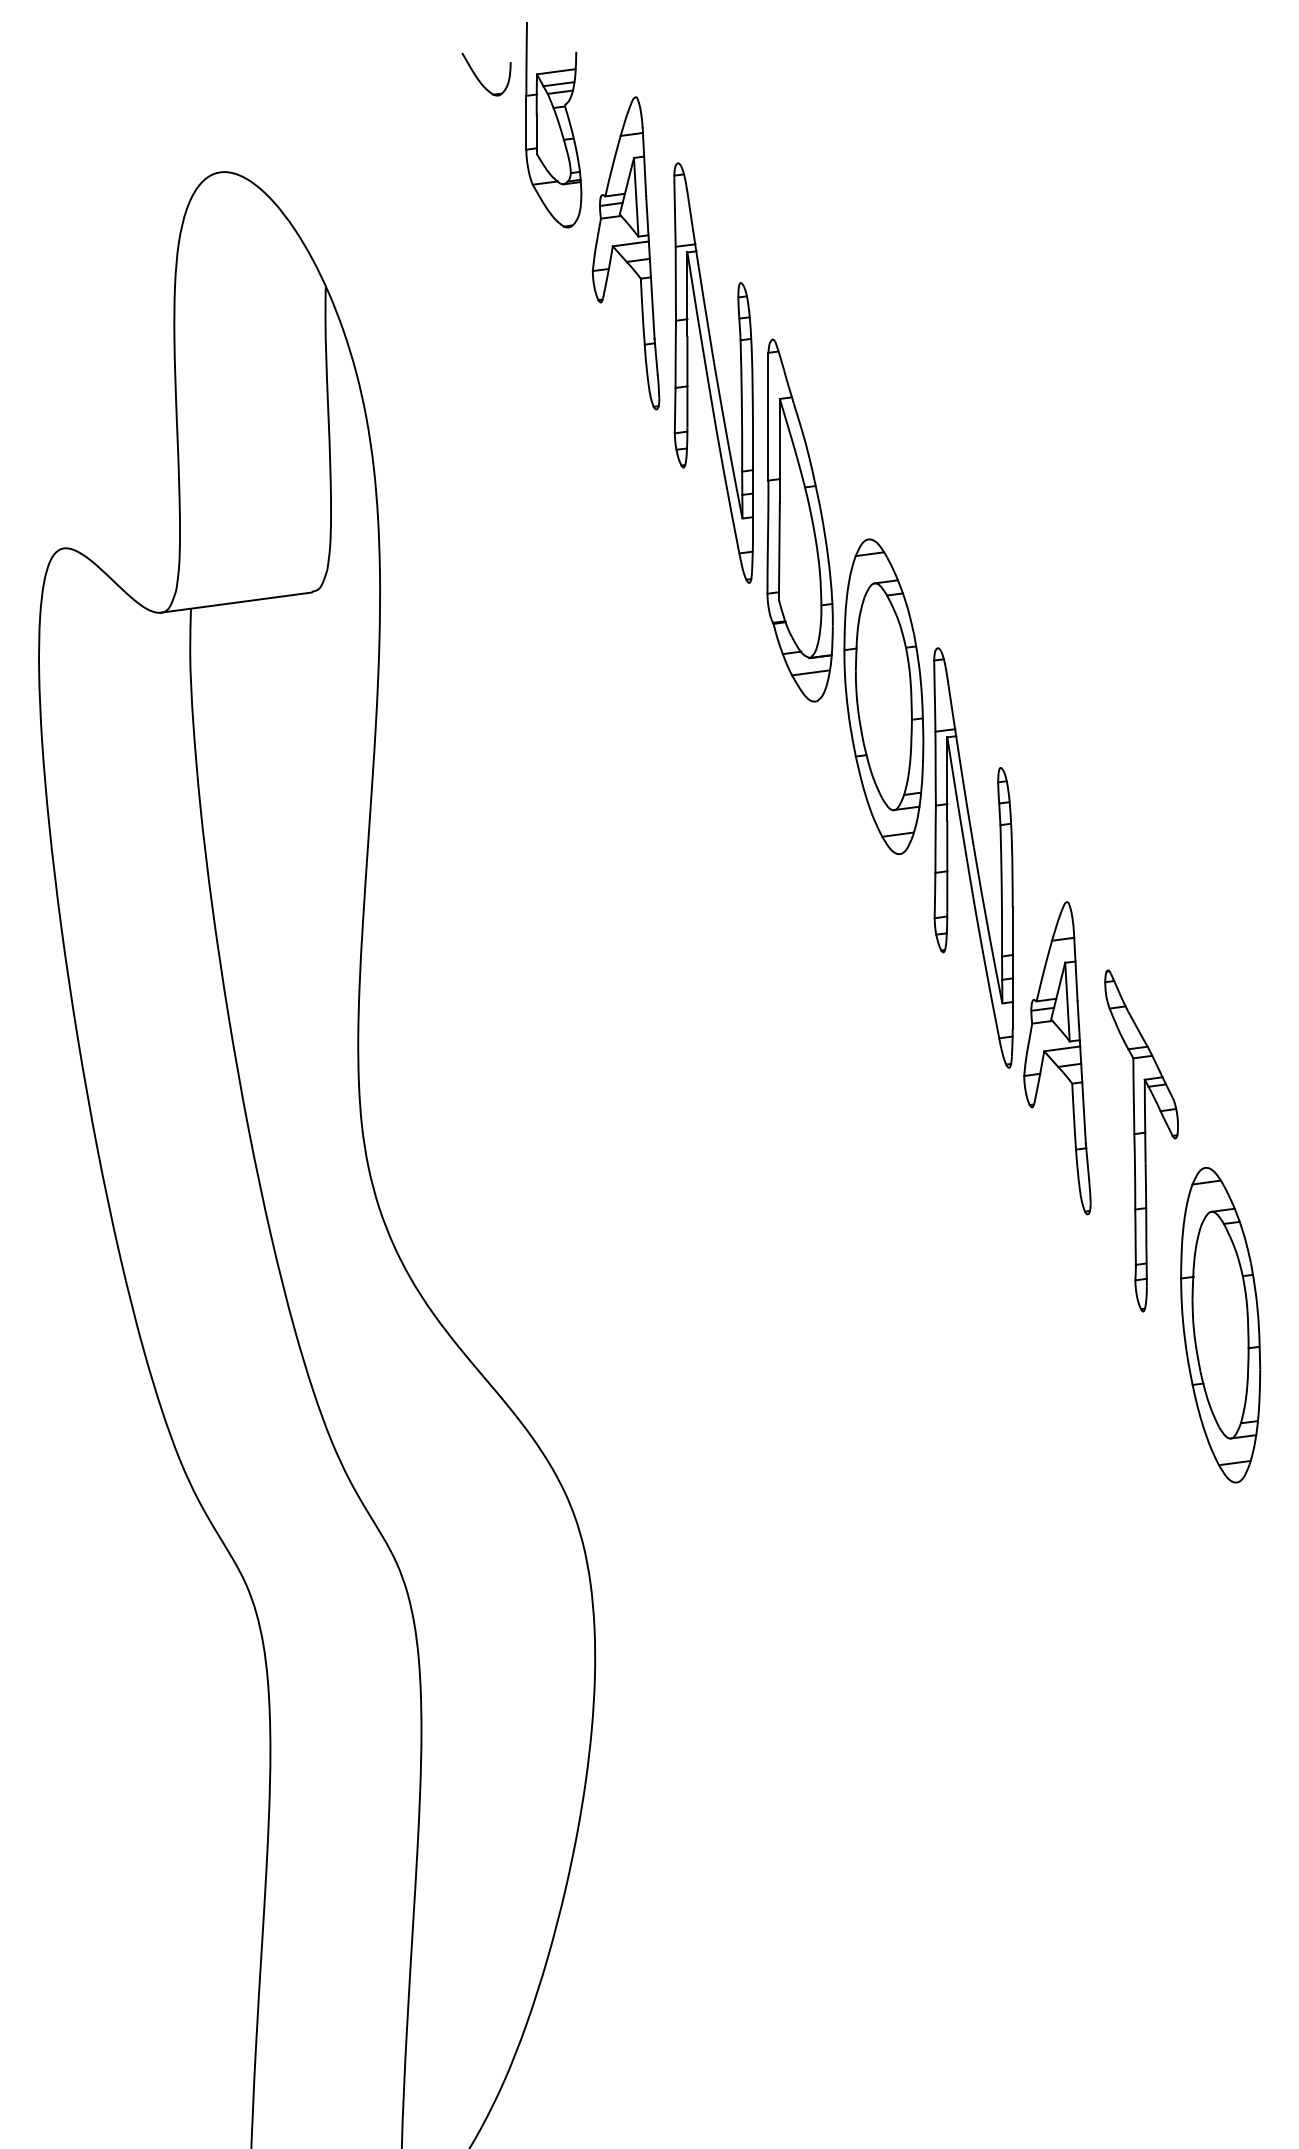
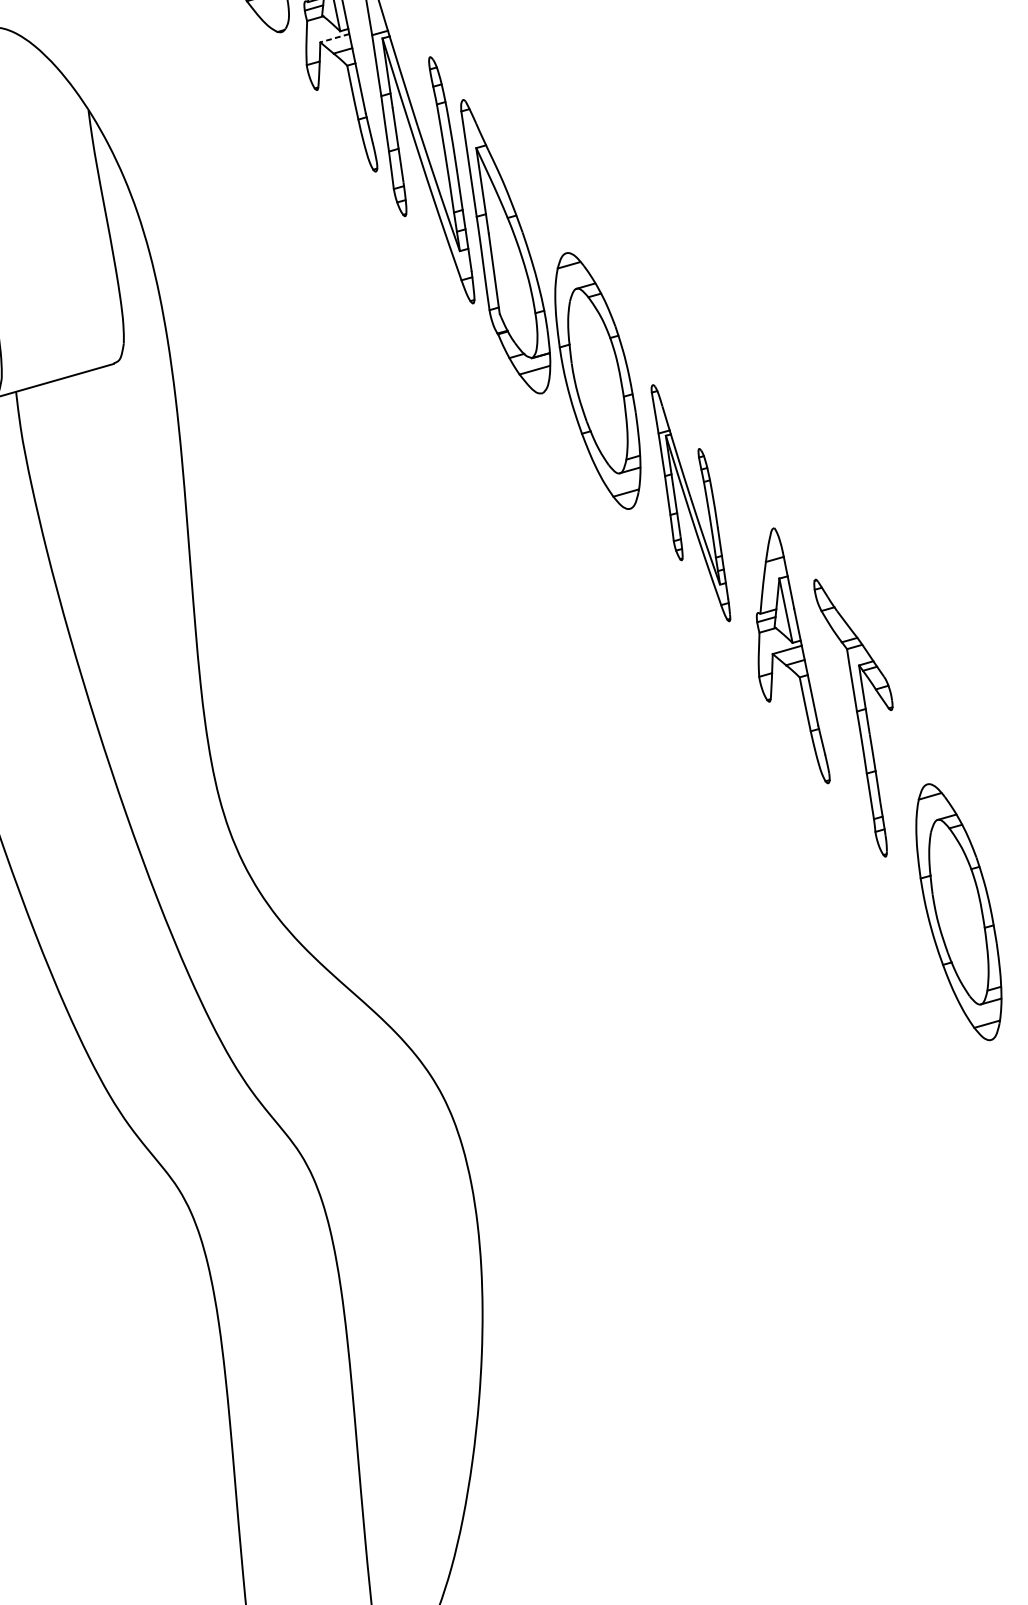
line: (630, 243) -> (334, 37), solid -> dashed
part: (973, 857) -> (691, 502), size x0.7
part: (1220, 1325) -> (958, 912), moved

